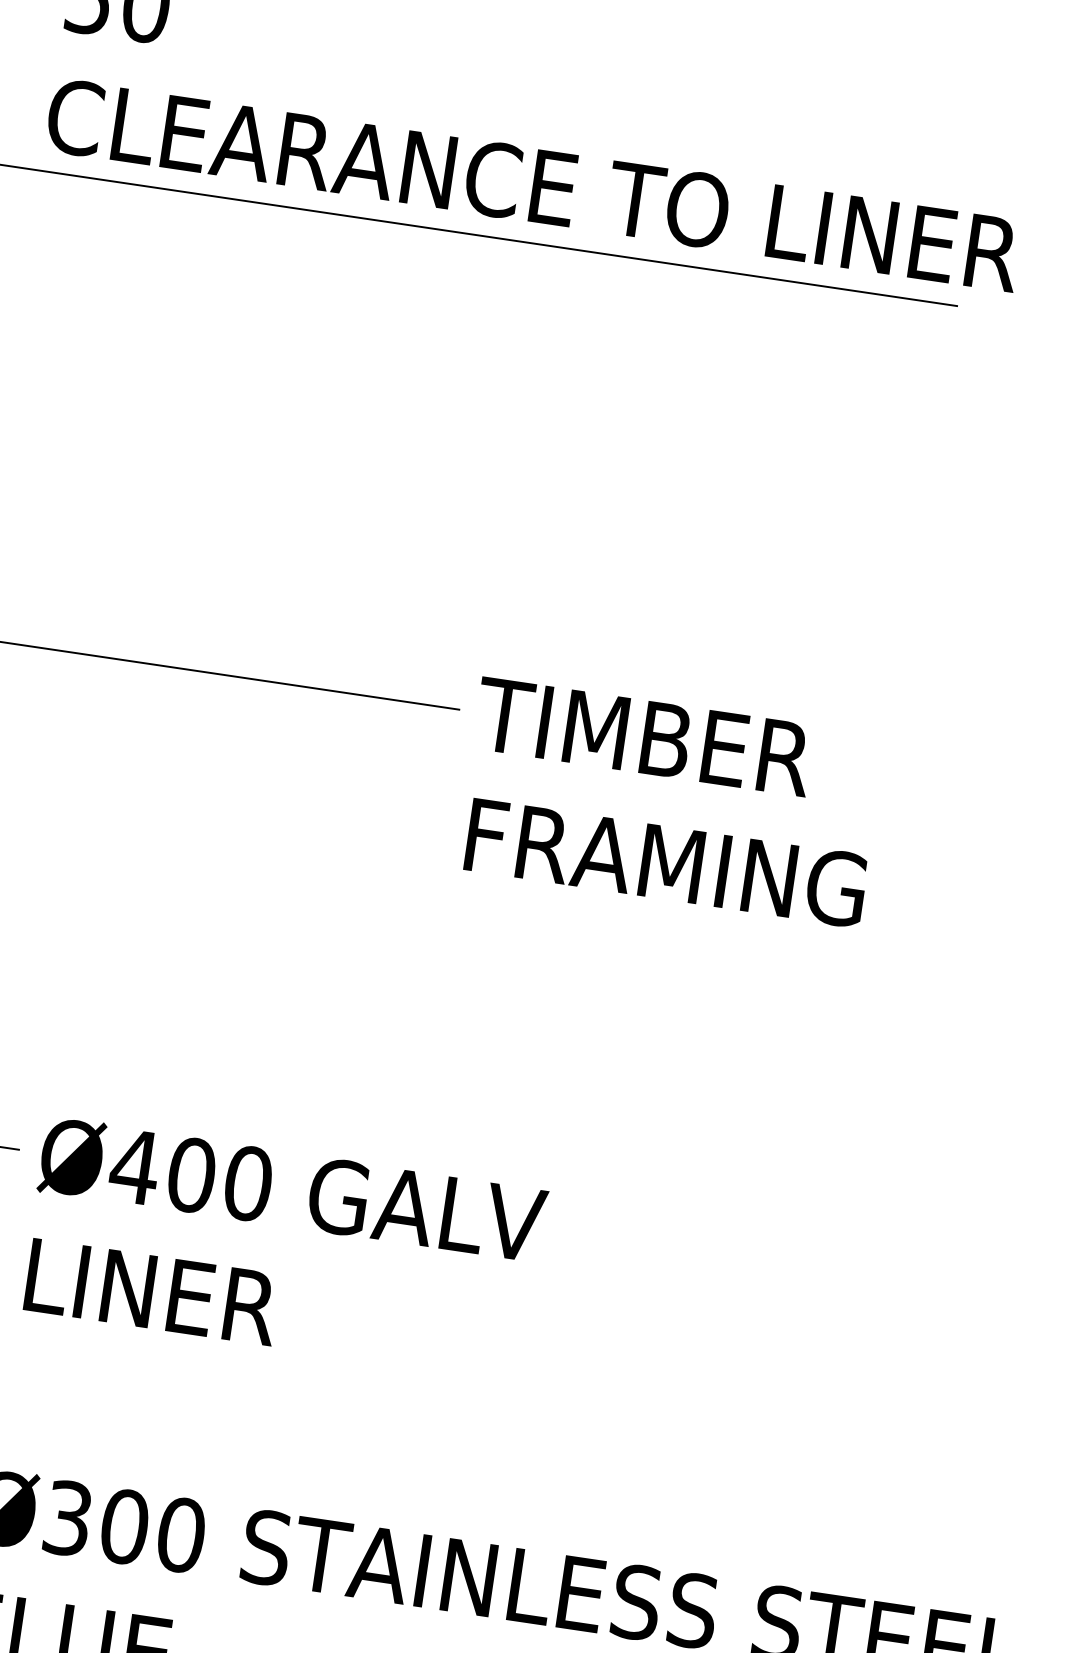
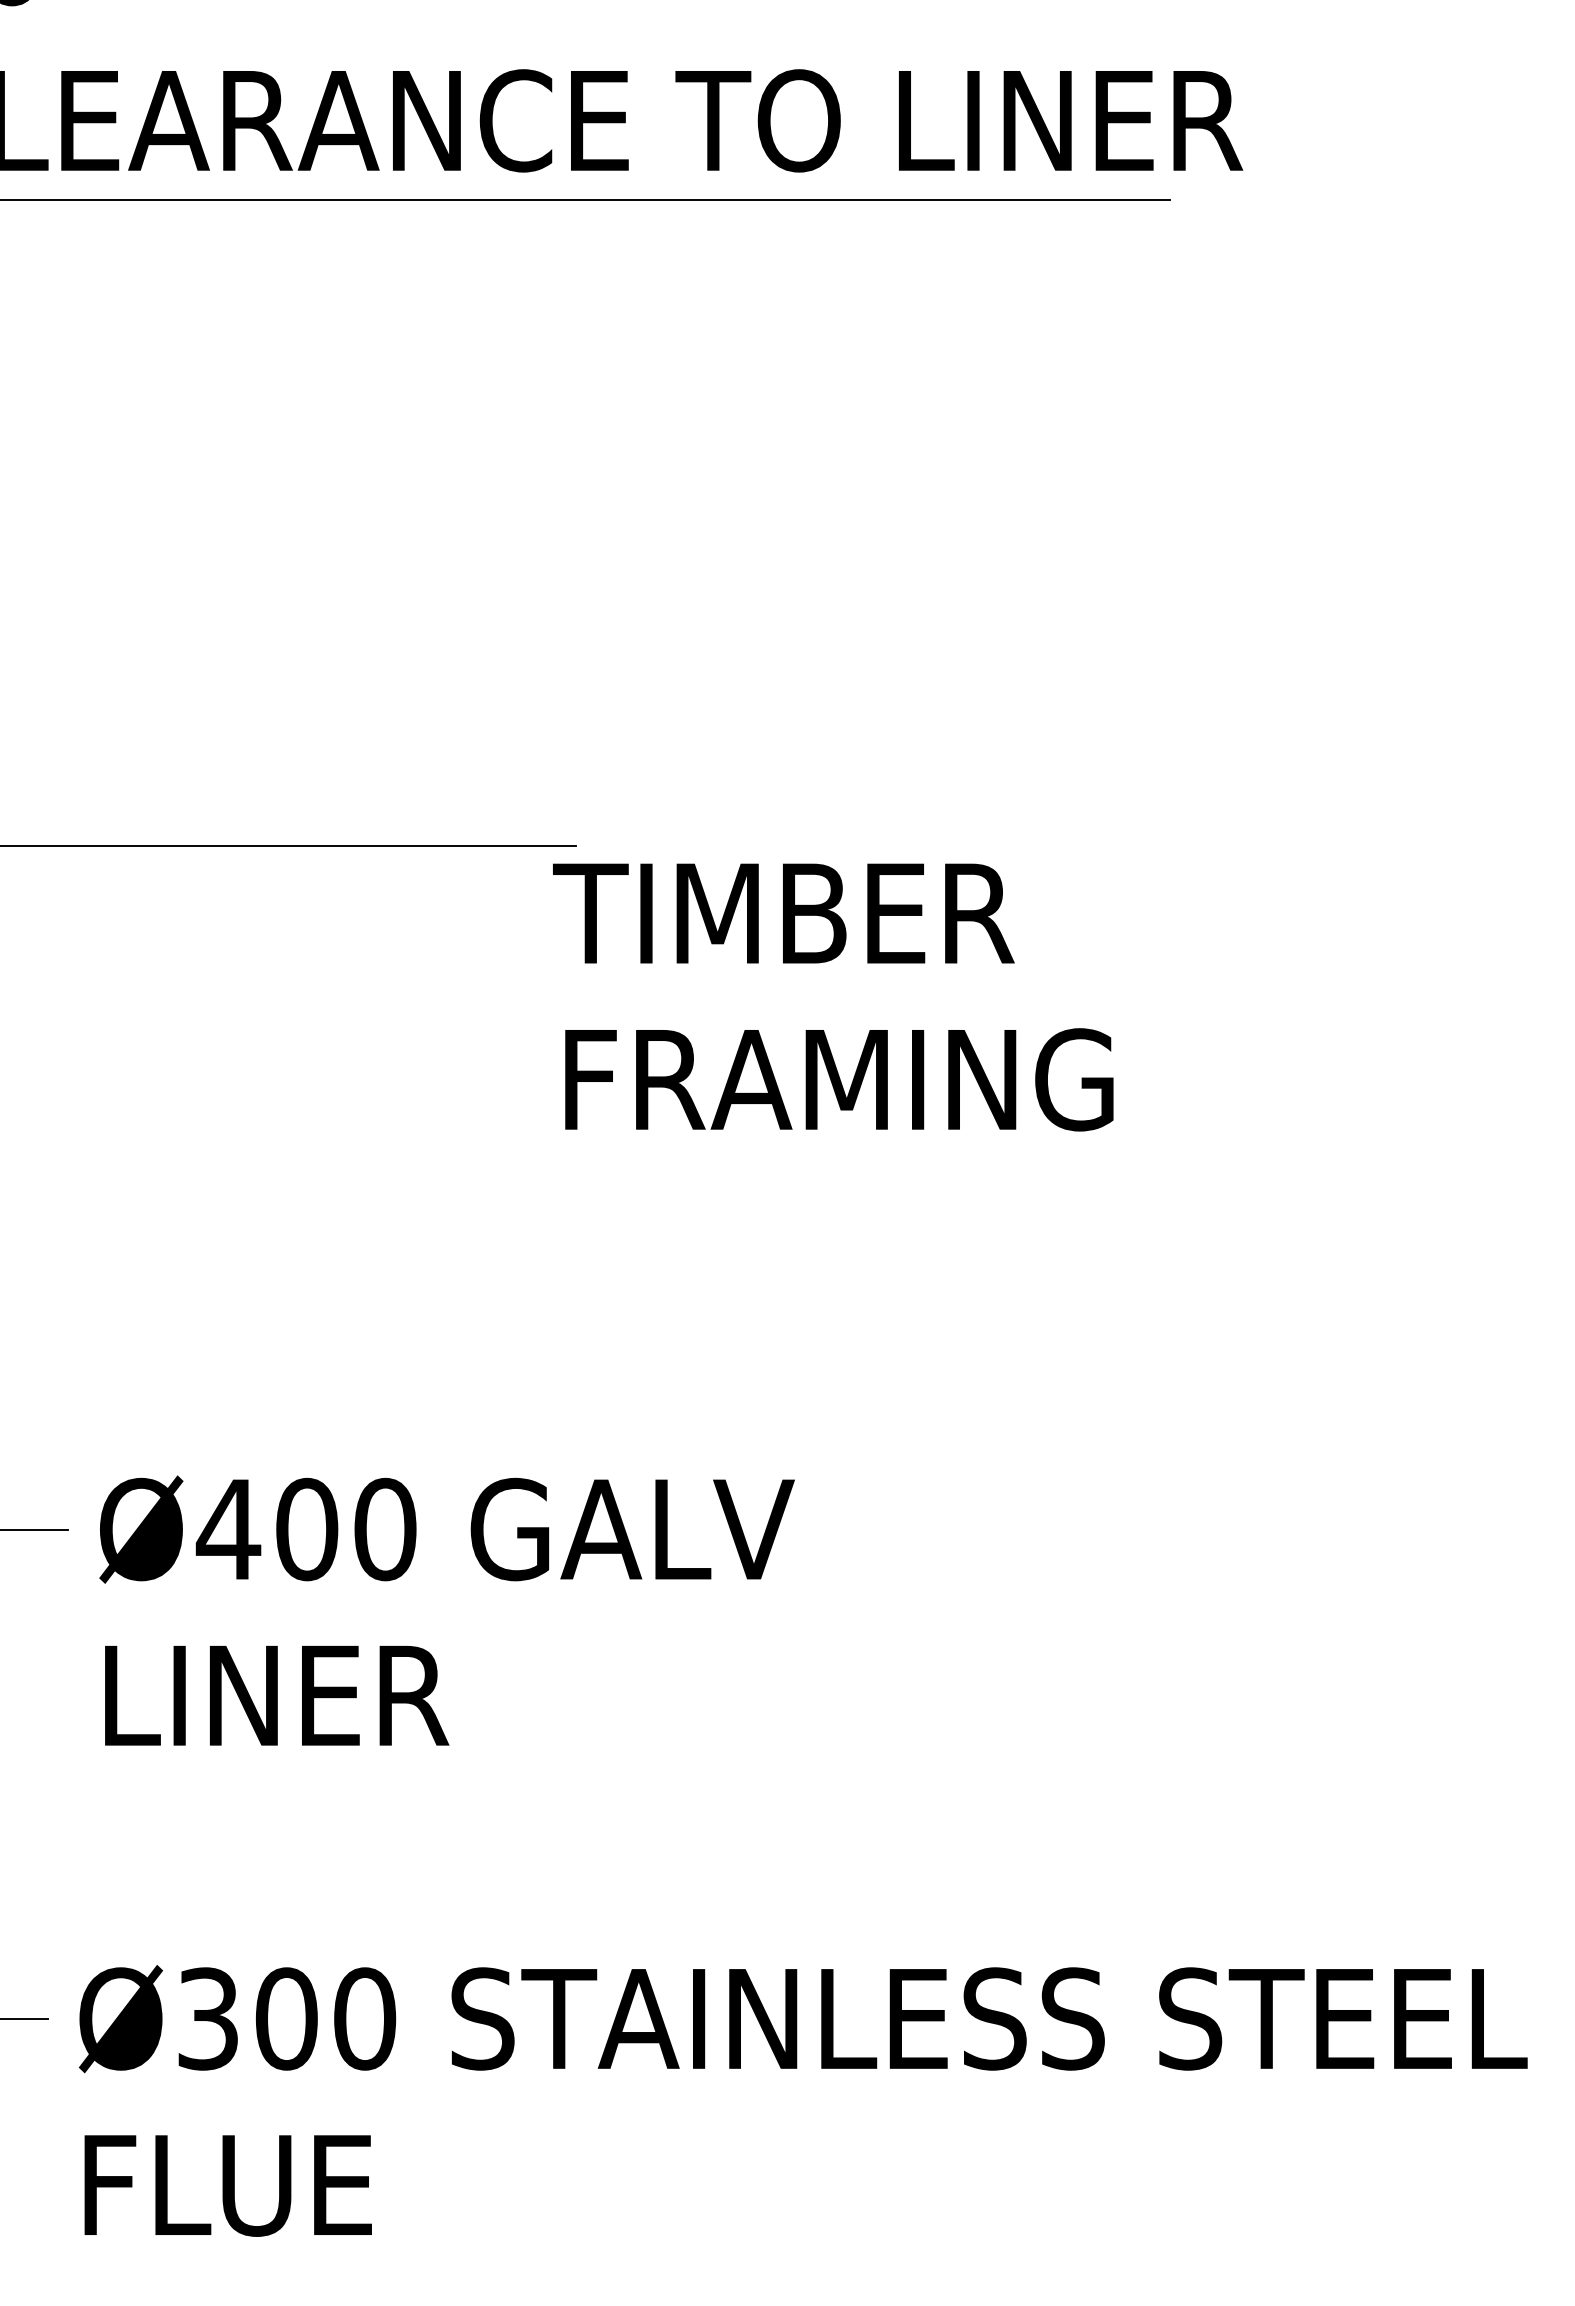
text: (670, 802) -> (833, 997), moved

